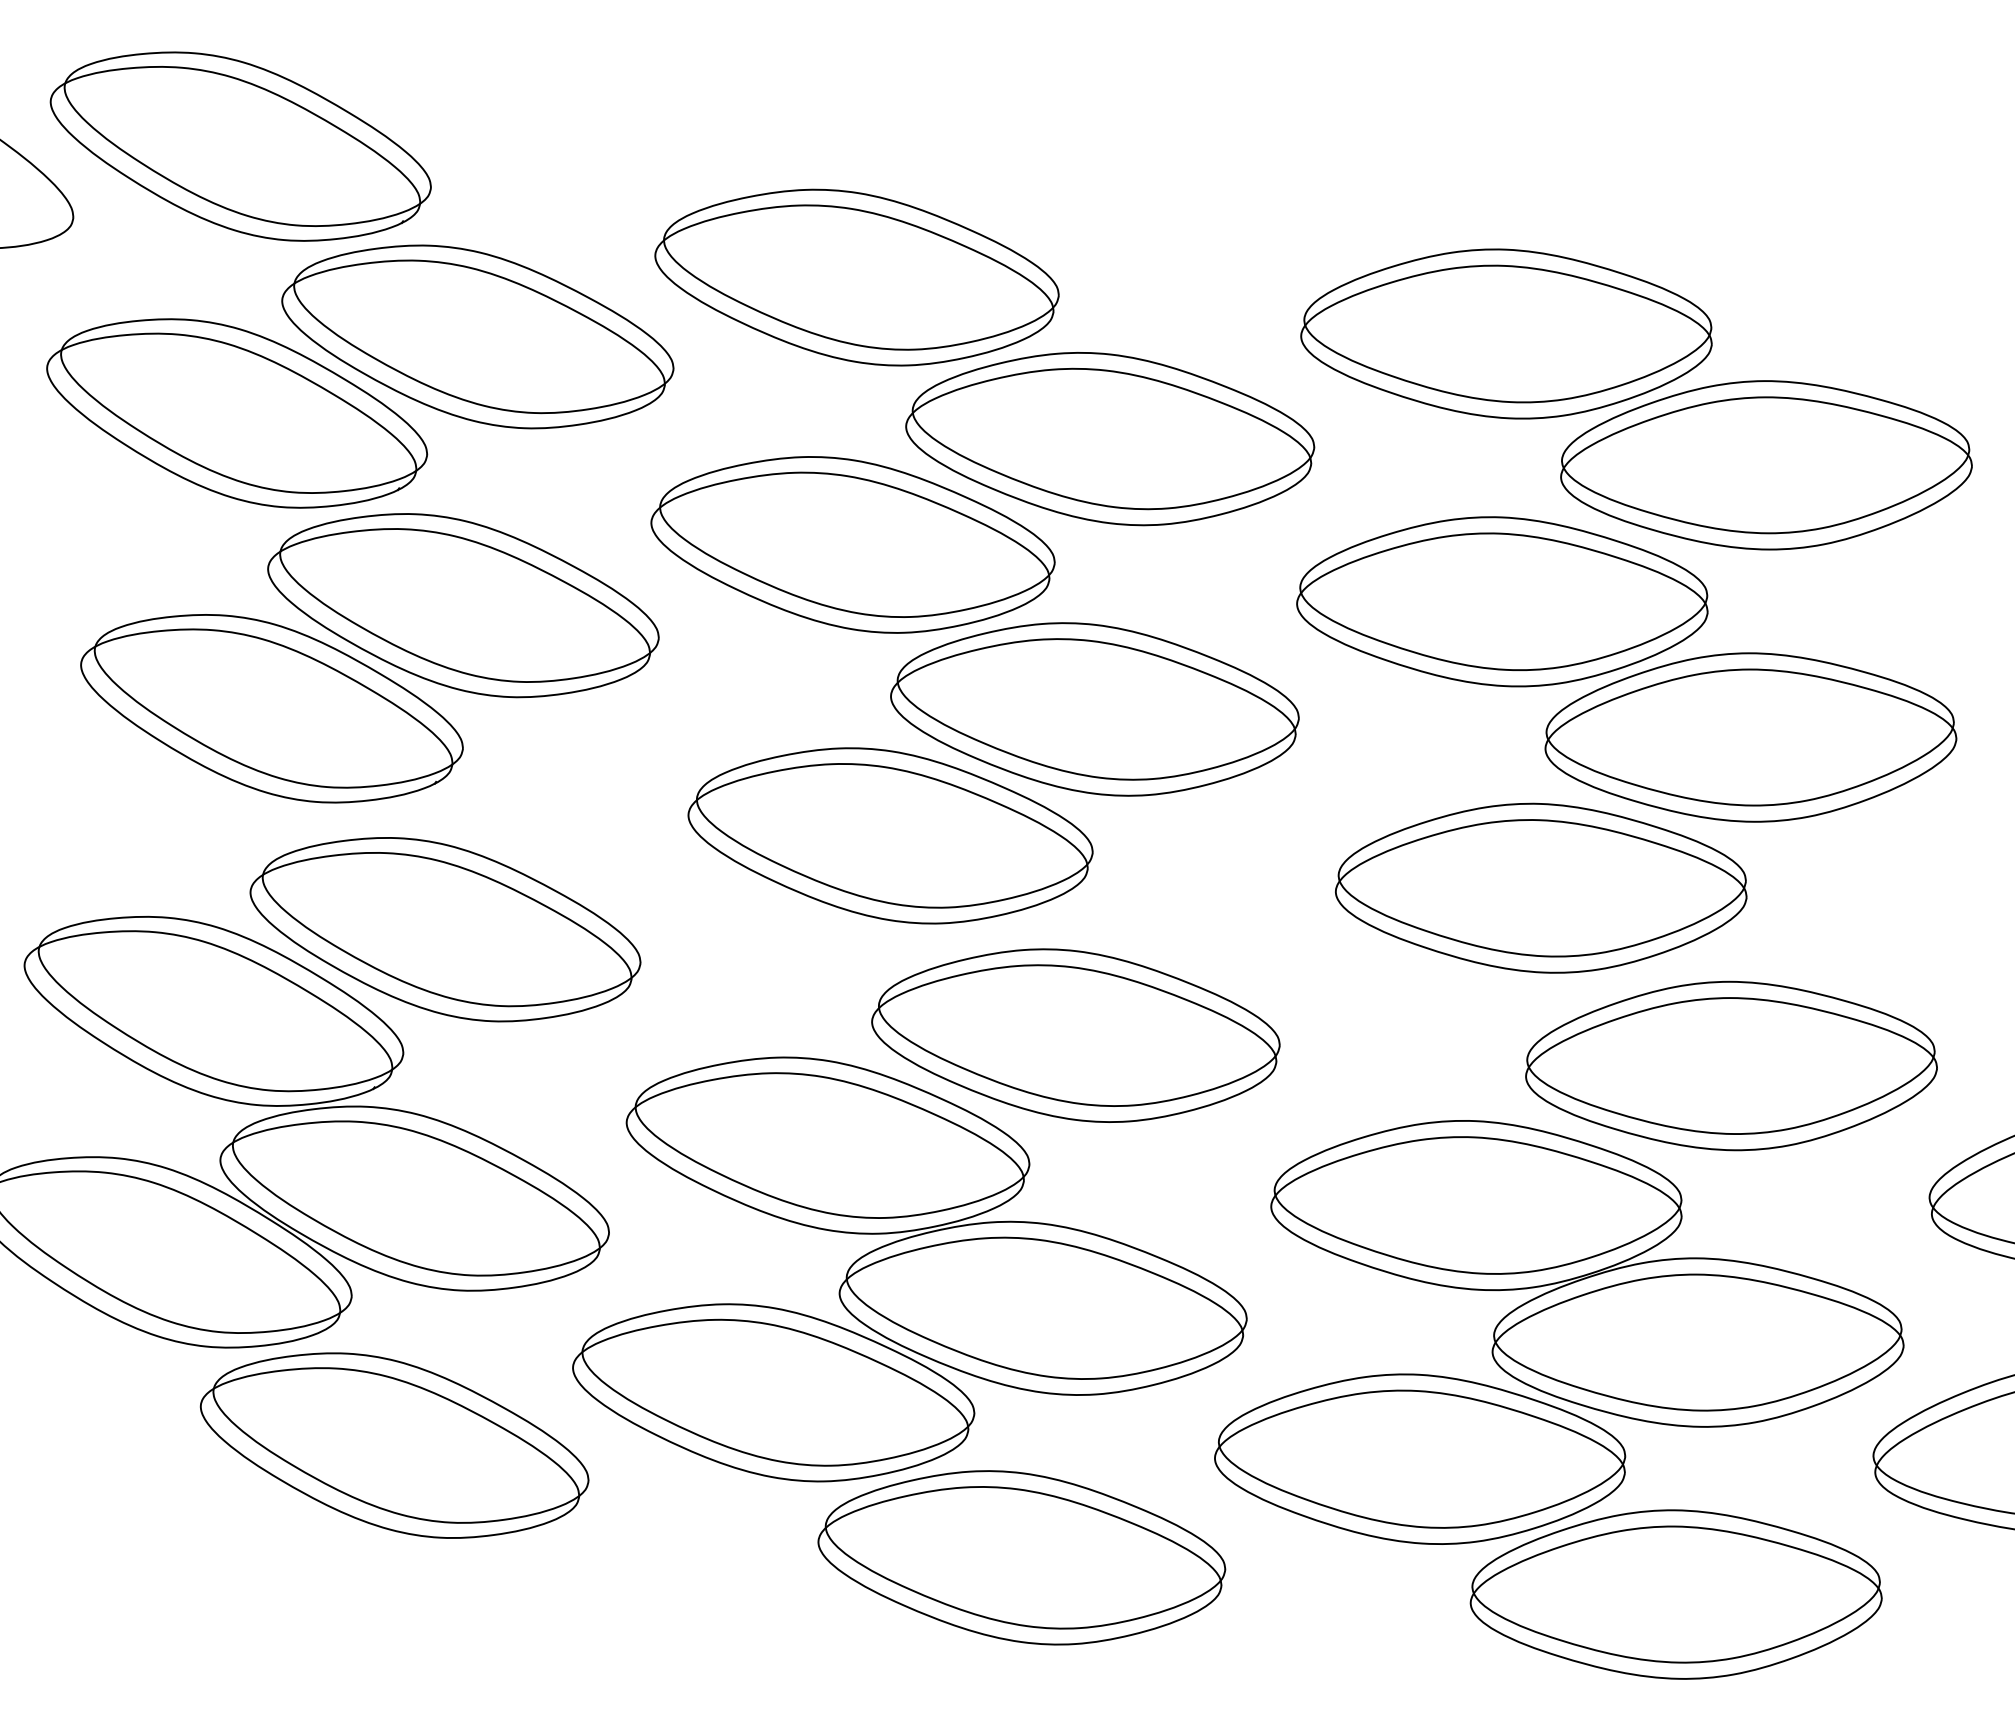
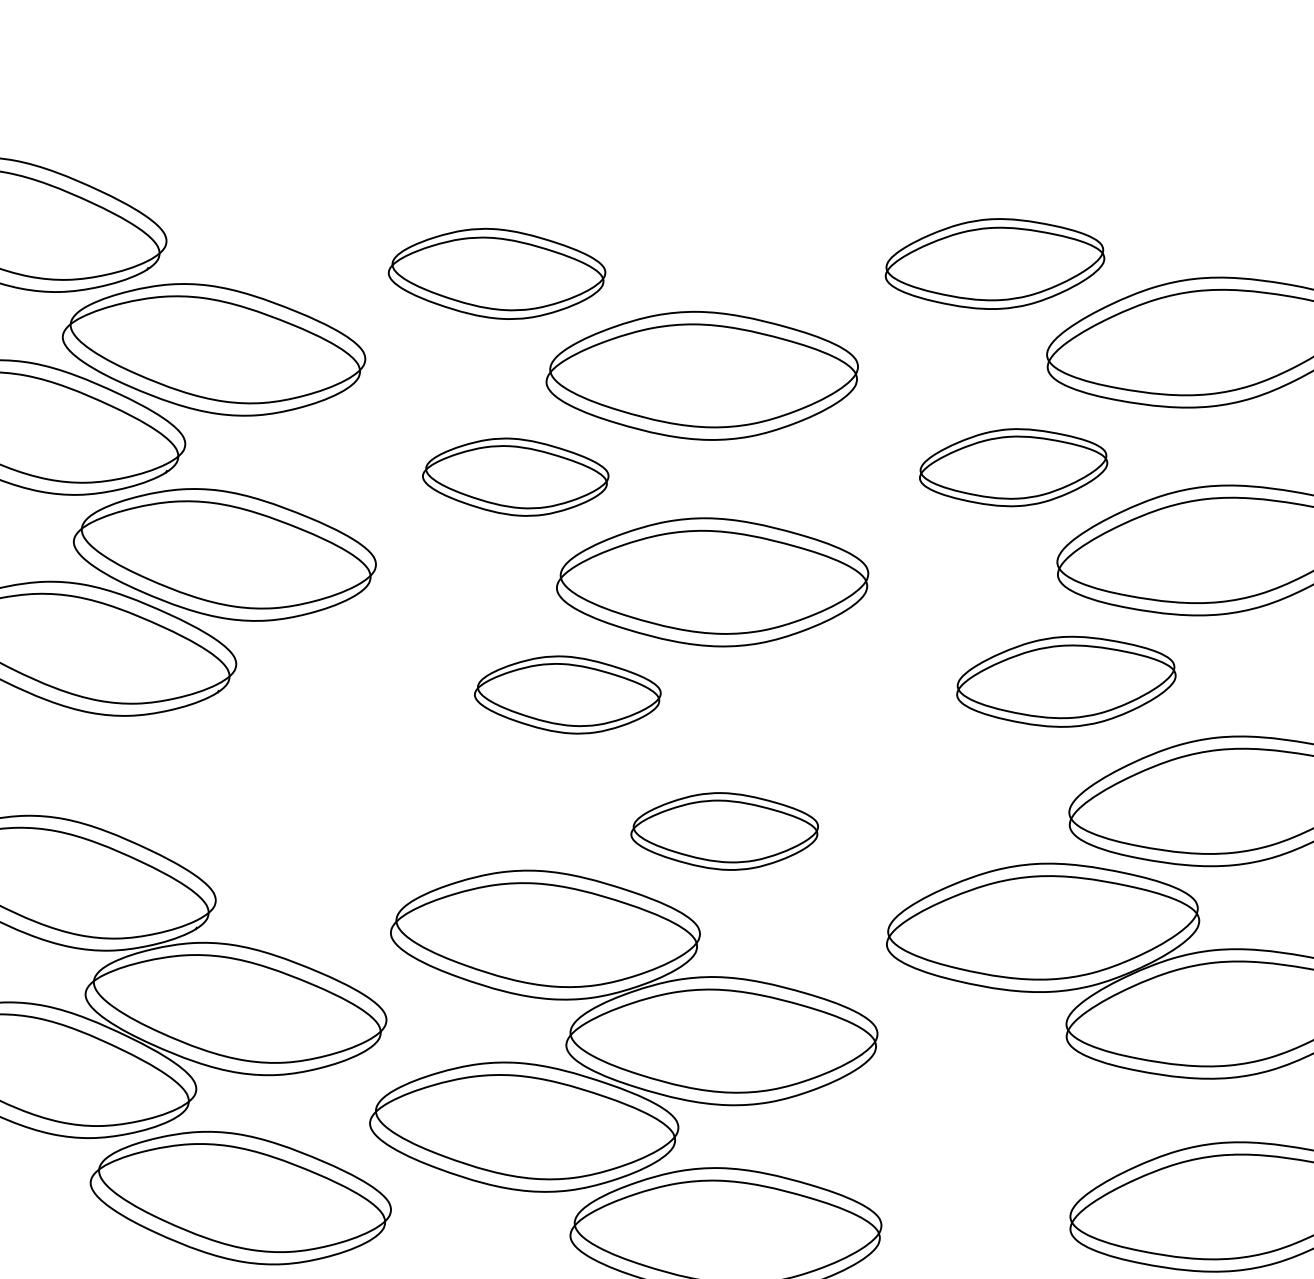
part: (856, 277) -> (496, 273), size x0.7
part: (1506, 333) -> (994, 263), size x0.7
part: (852, 544) -> (515, 476), size x0.6
part: (1502, 601) -> (1013, 467), size x0.6
part: (890, 835) -> (567, 694), size x0.6
part: (1541, 887) -> (1066, 681), size x0.7
part: (445, 929) -> (237, 802), removed
part: (1075, 1035) -> (724, 831), size x0.6
part: (1420, 1458) -> (1020, 1124), removed

